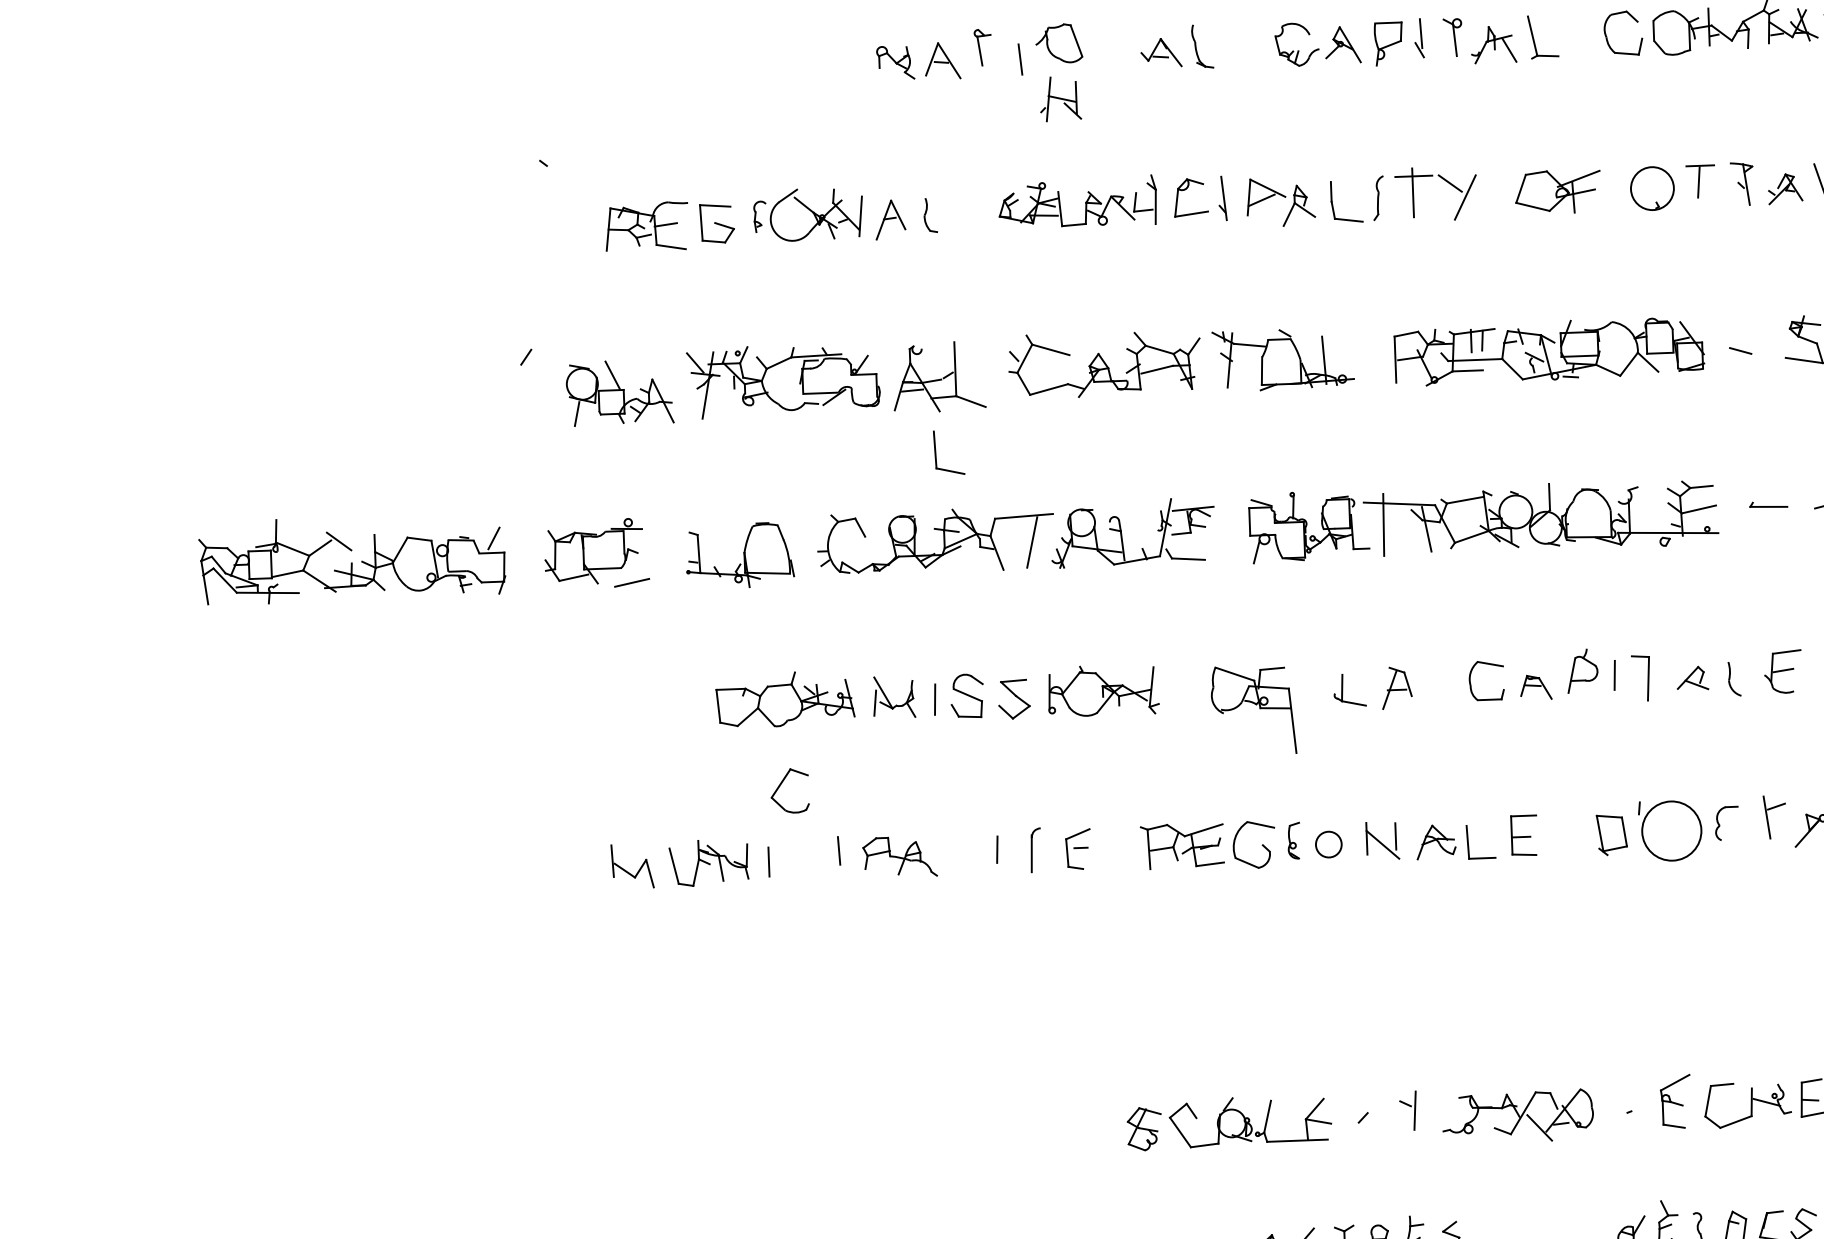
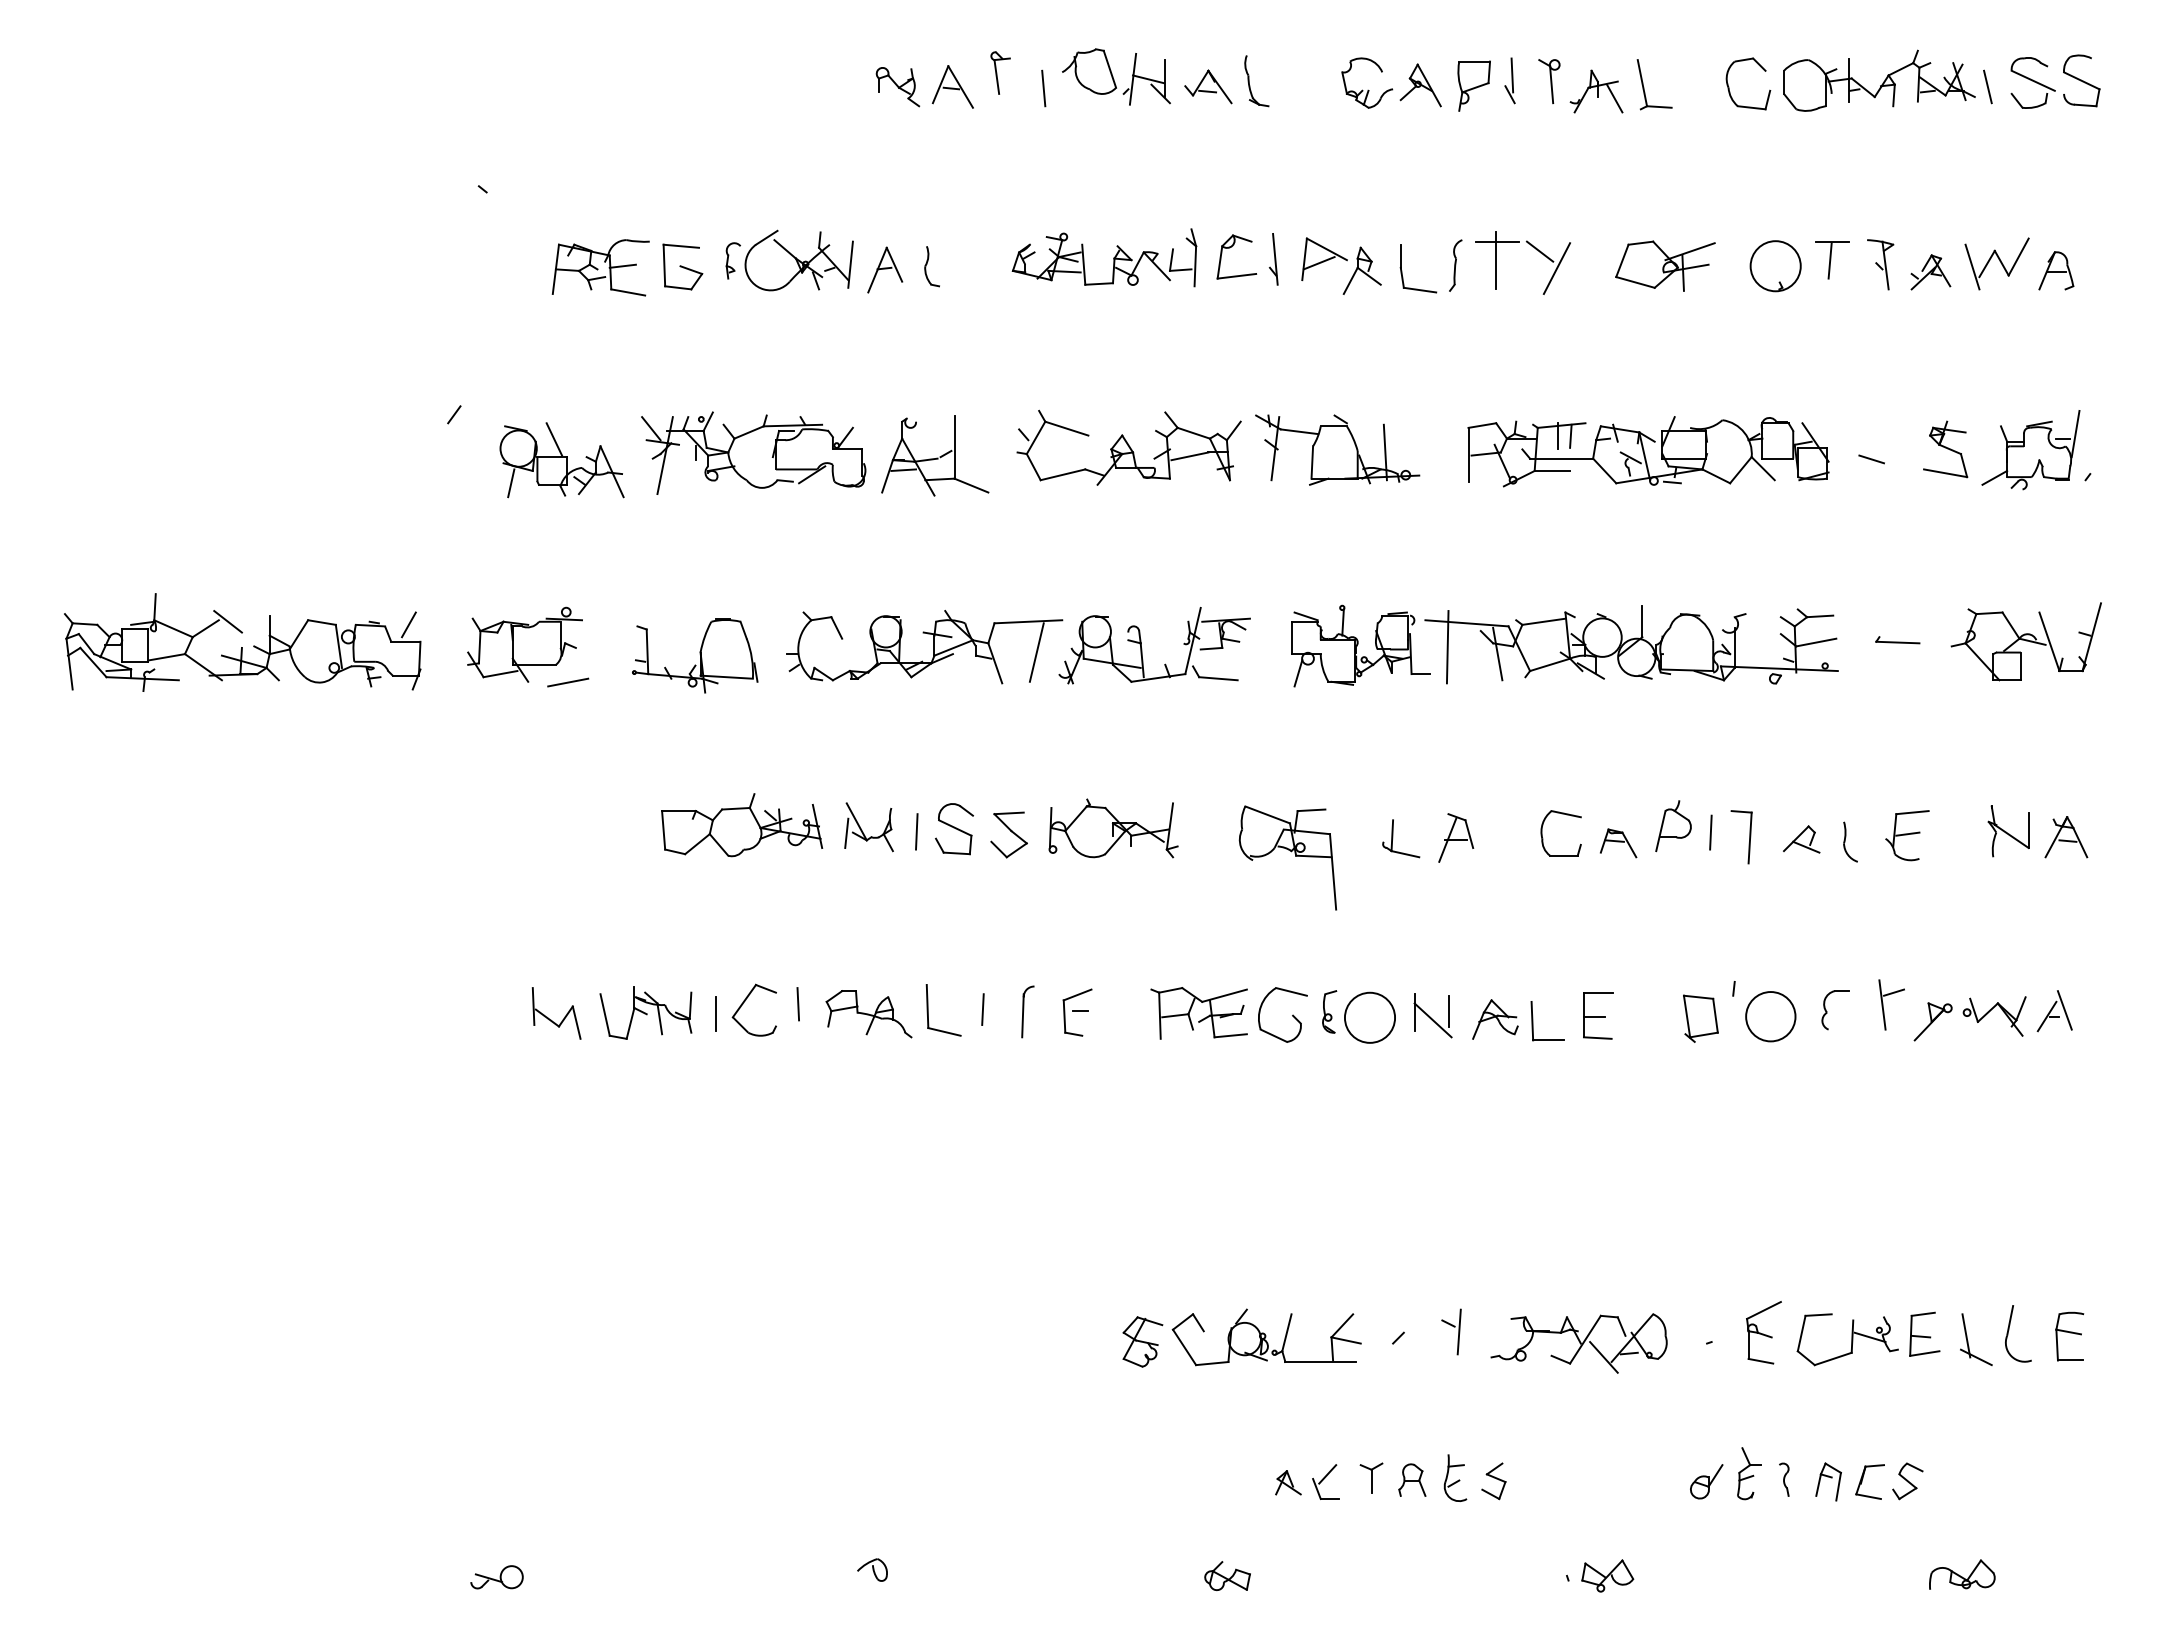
part: (1060, 99) -> (1146, 79), moved
part: (936, 453) -> (928, 1010), moved
part: (780, 786) -> (743, 1004), moved
circle: (1671, 830) -> (1770, 1016), size x0.71
circle: (1328, 844) -> (1369, 1017), size x1.67

